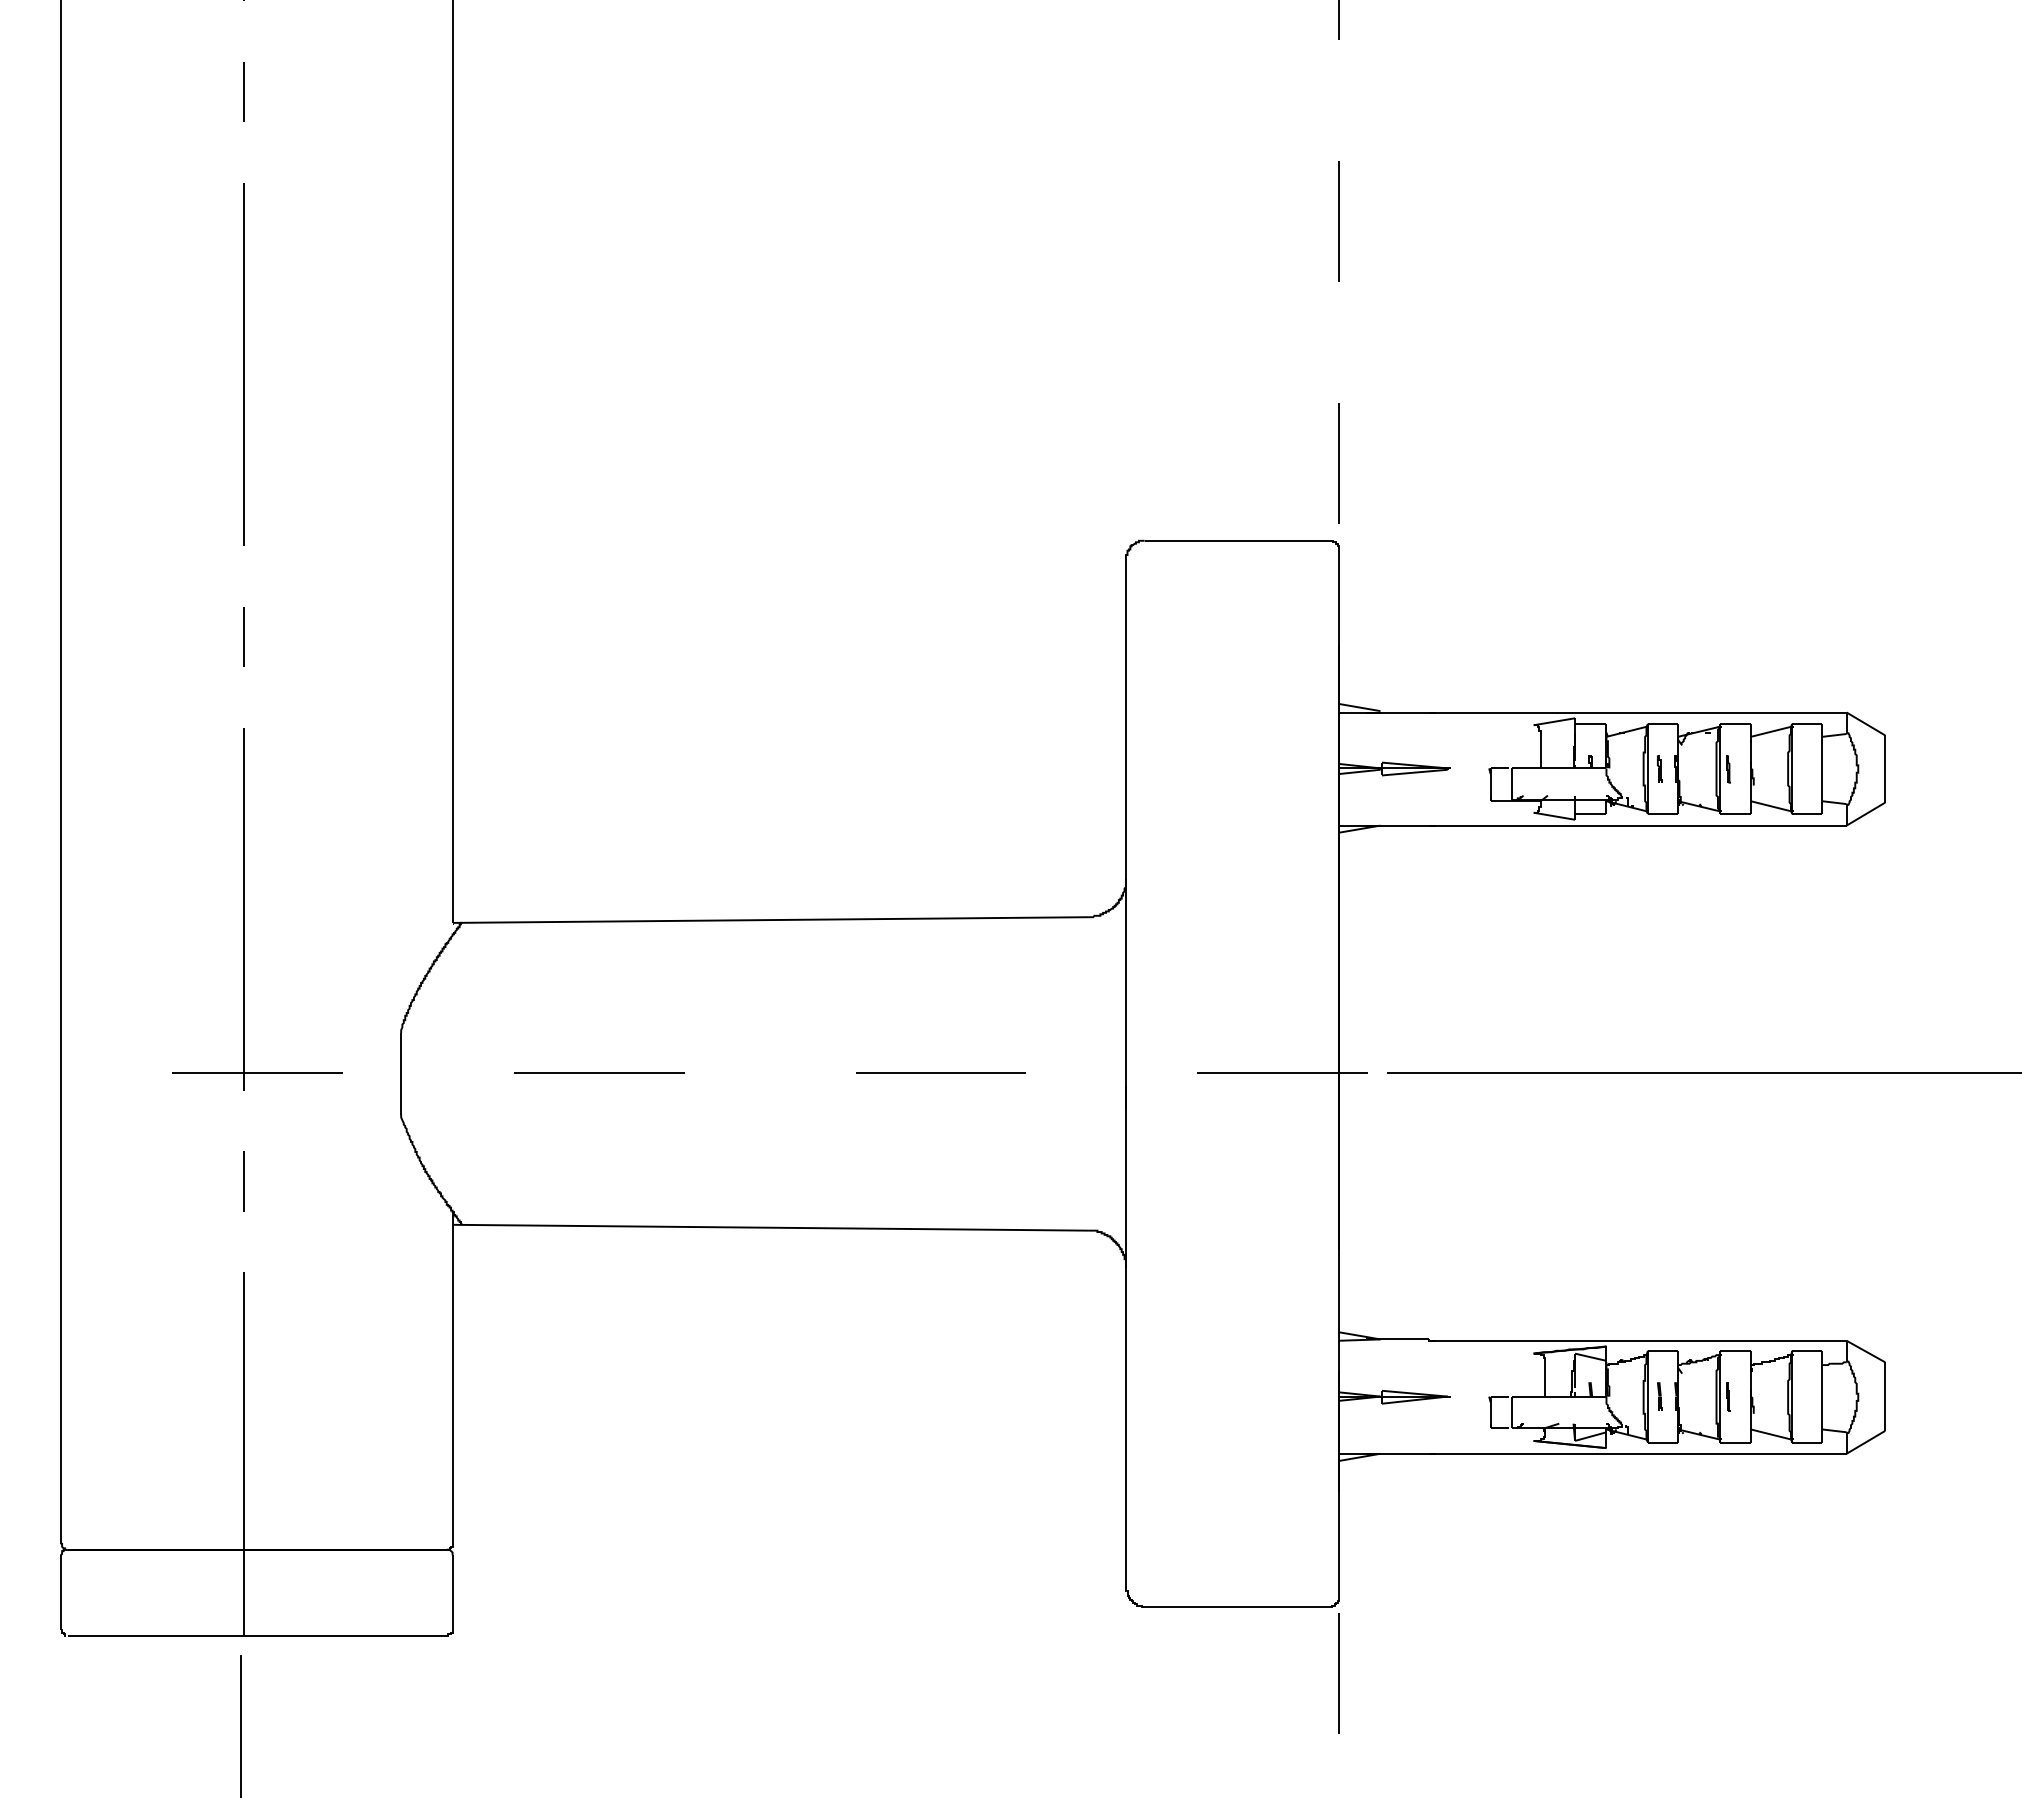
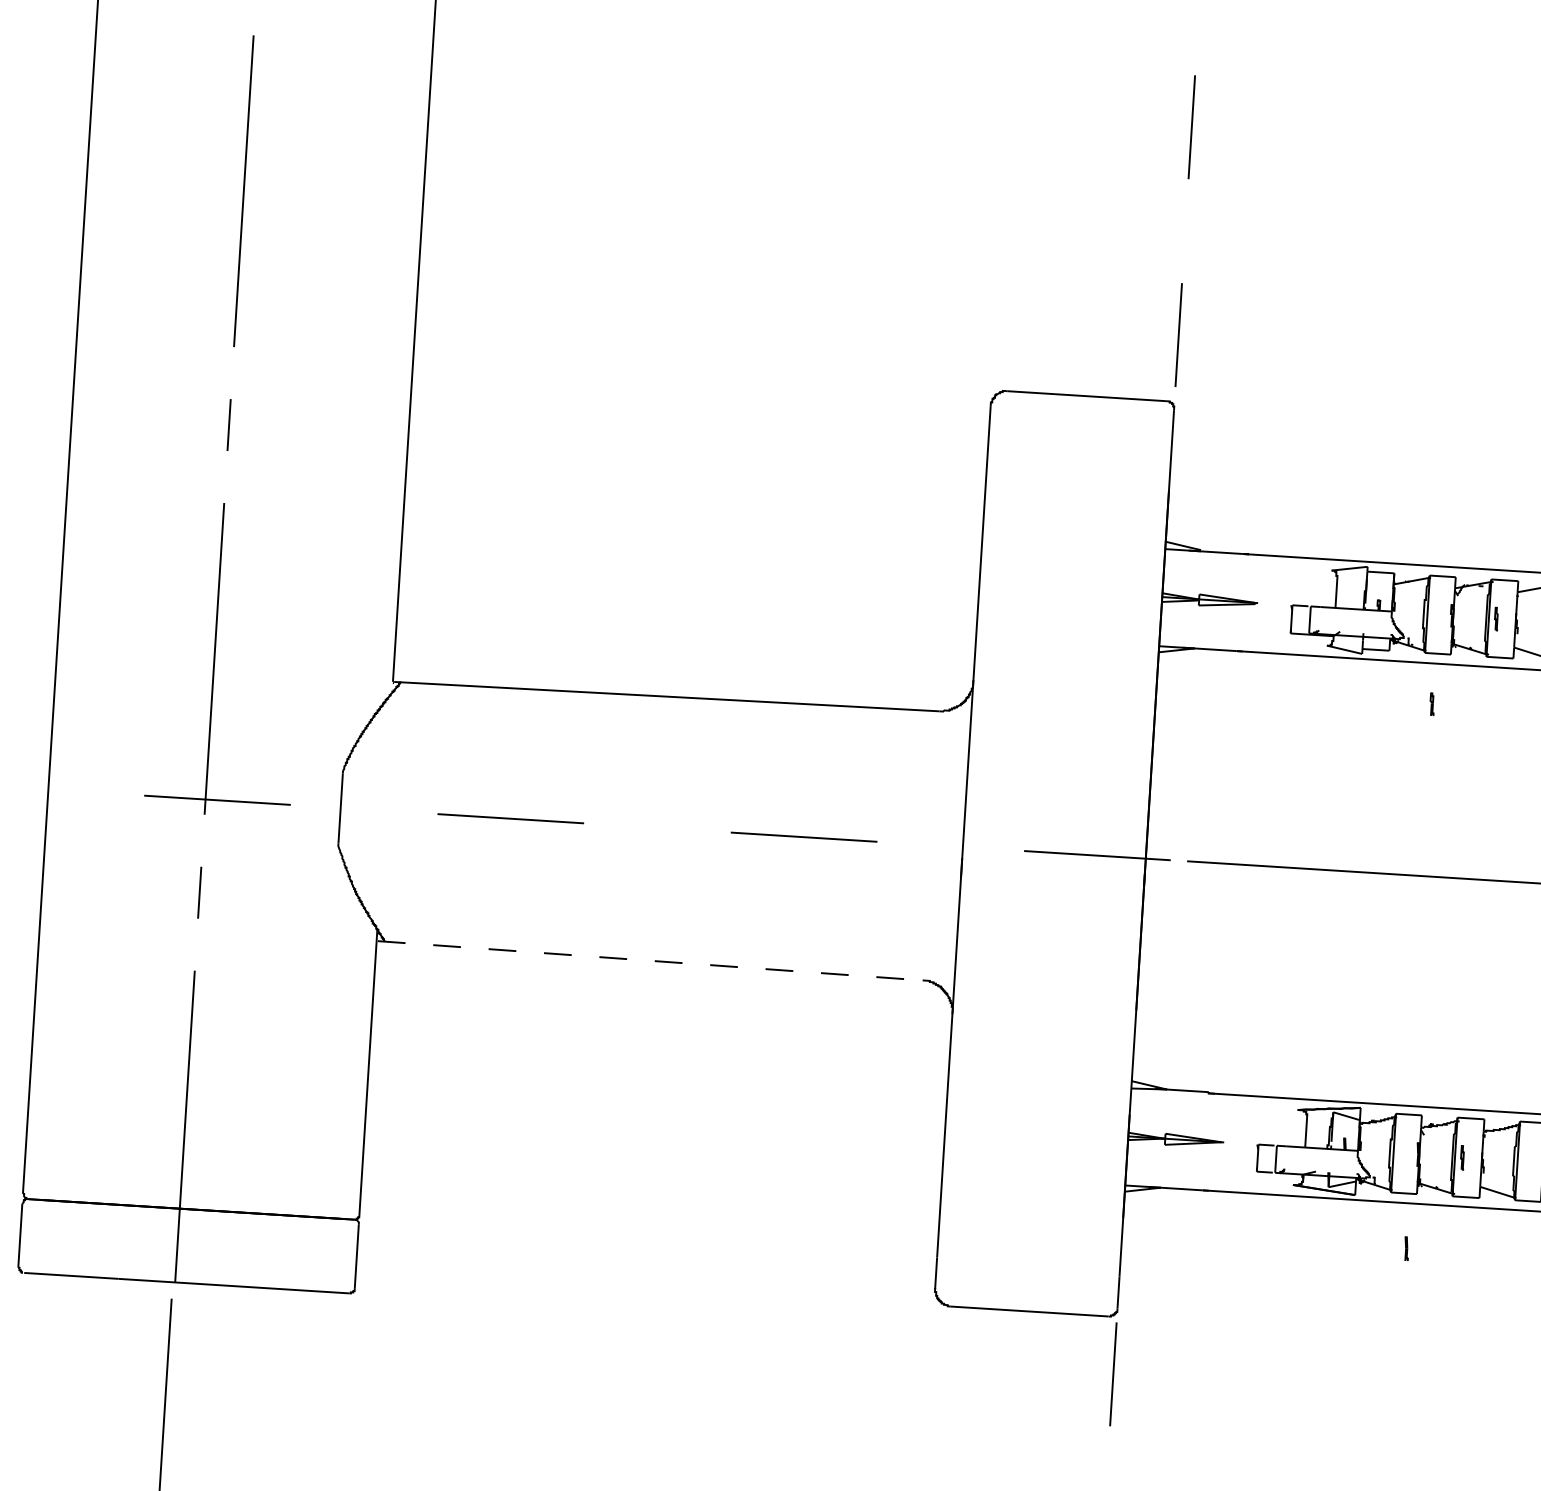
line: (1659, 768) -> (1431, 703), moved
line: (771, 1227) -> (650, 960), solid -> dashed
line: (1659, 1396) -> (1406, 1248), moved

